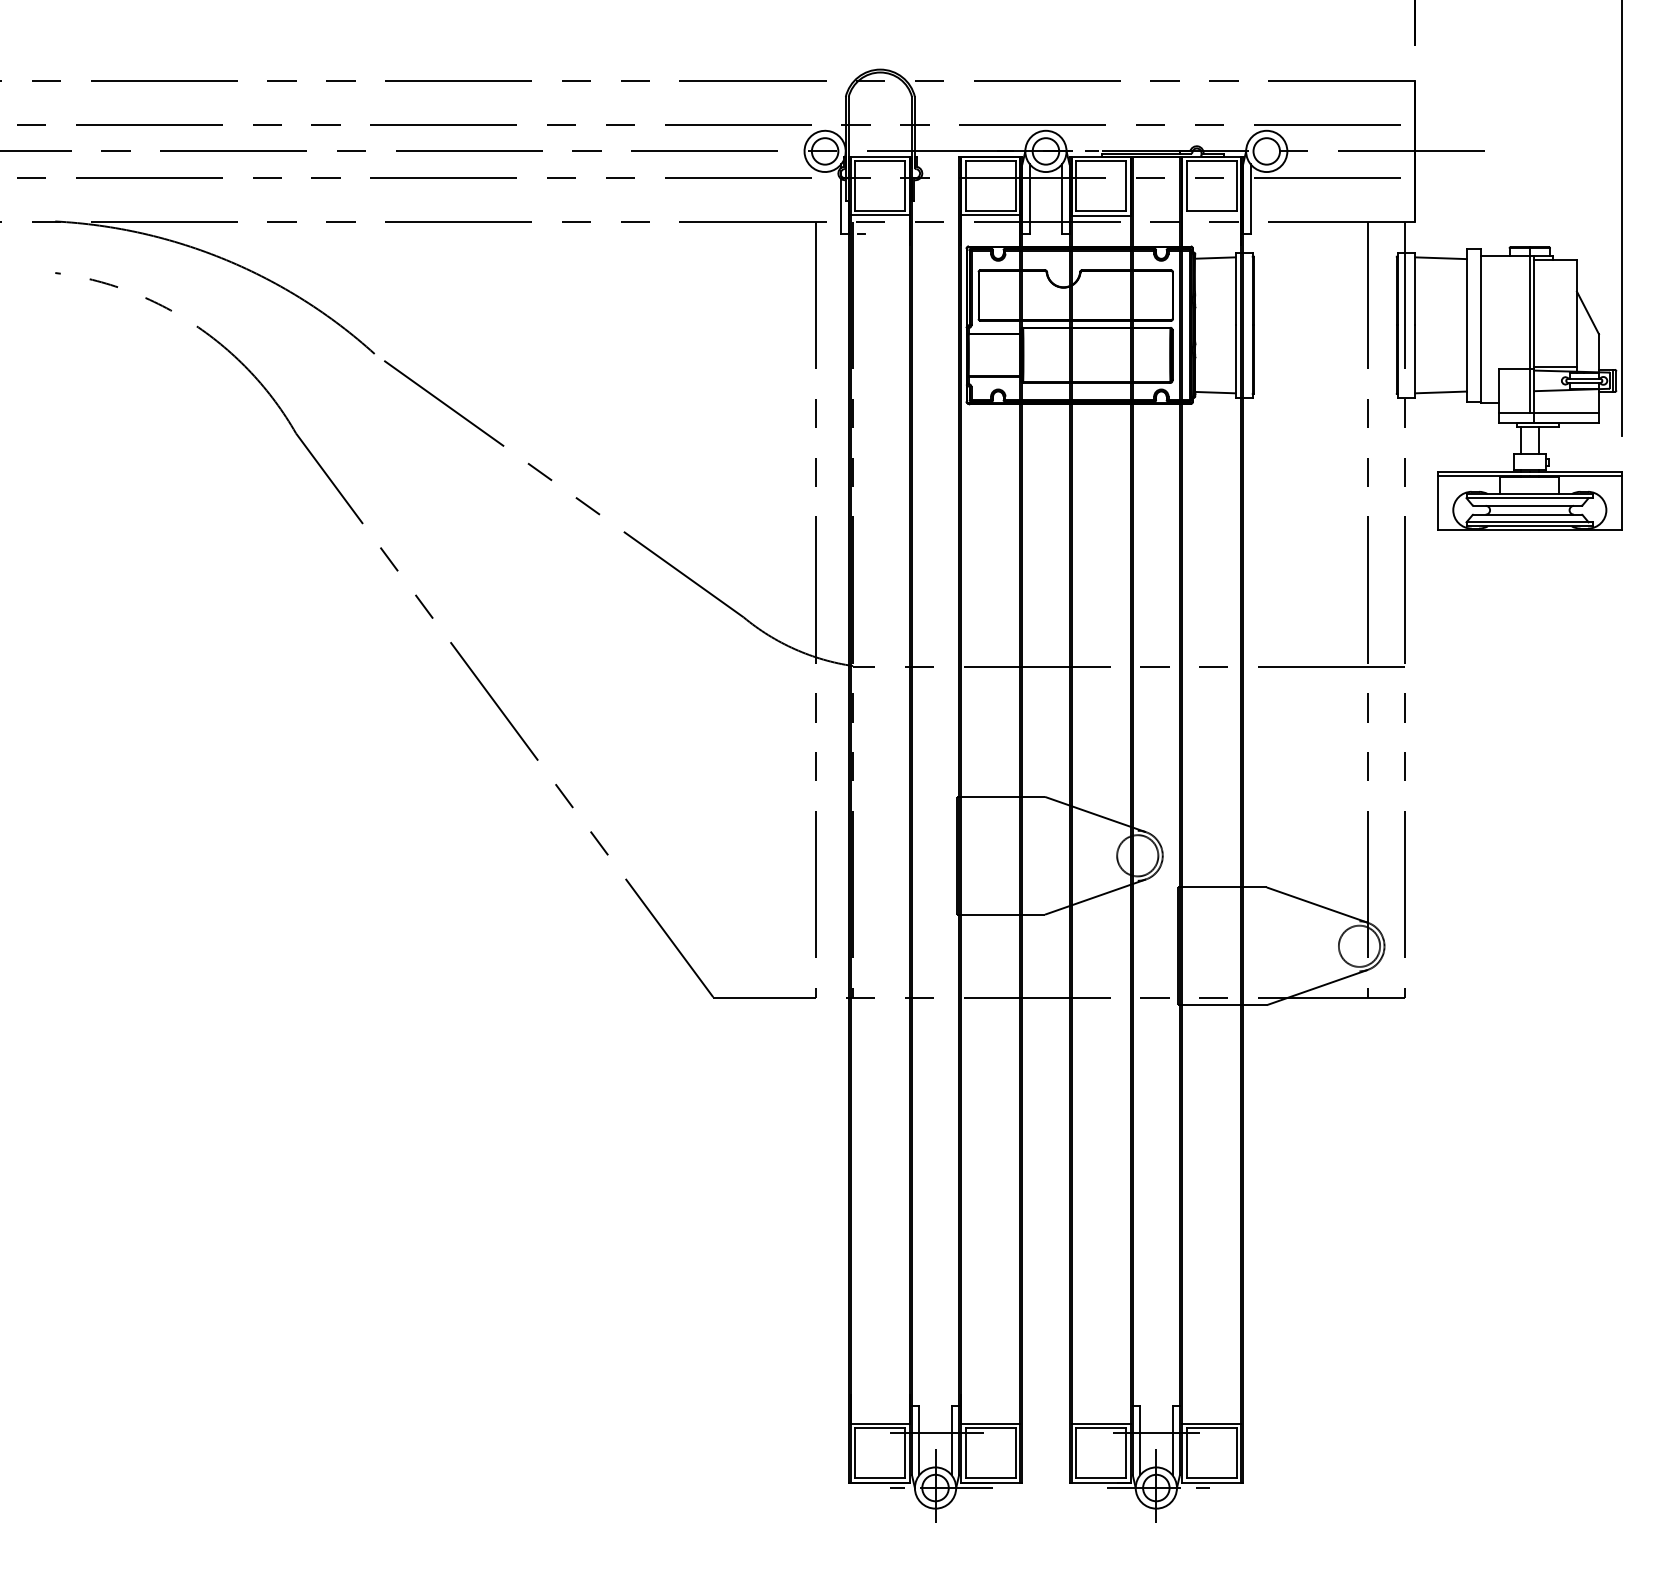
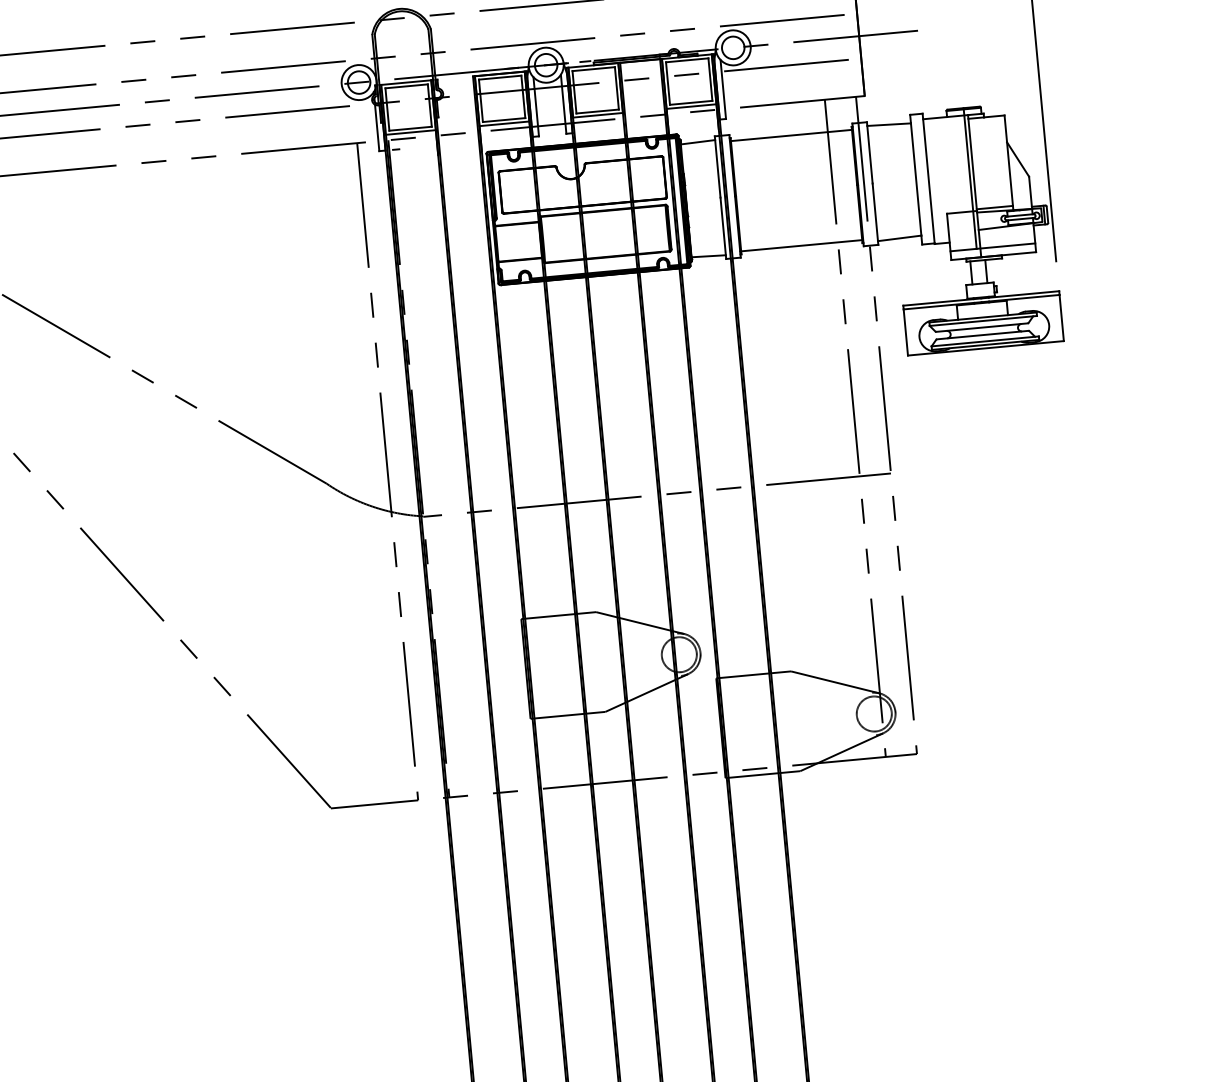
line: (1211, 215) -> (691, 106), added
line: (1324, 260) -> (790, 135), added
line: (1324, 390) -> (800, 245), added

